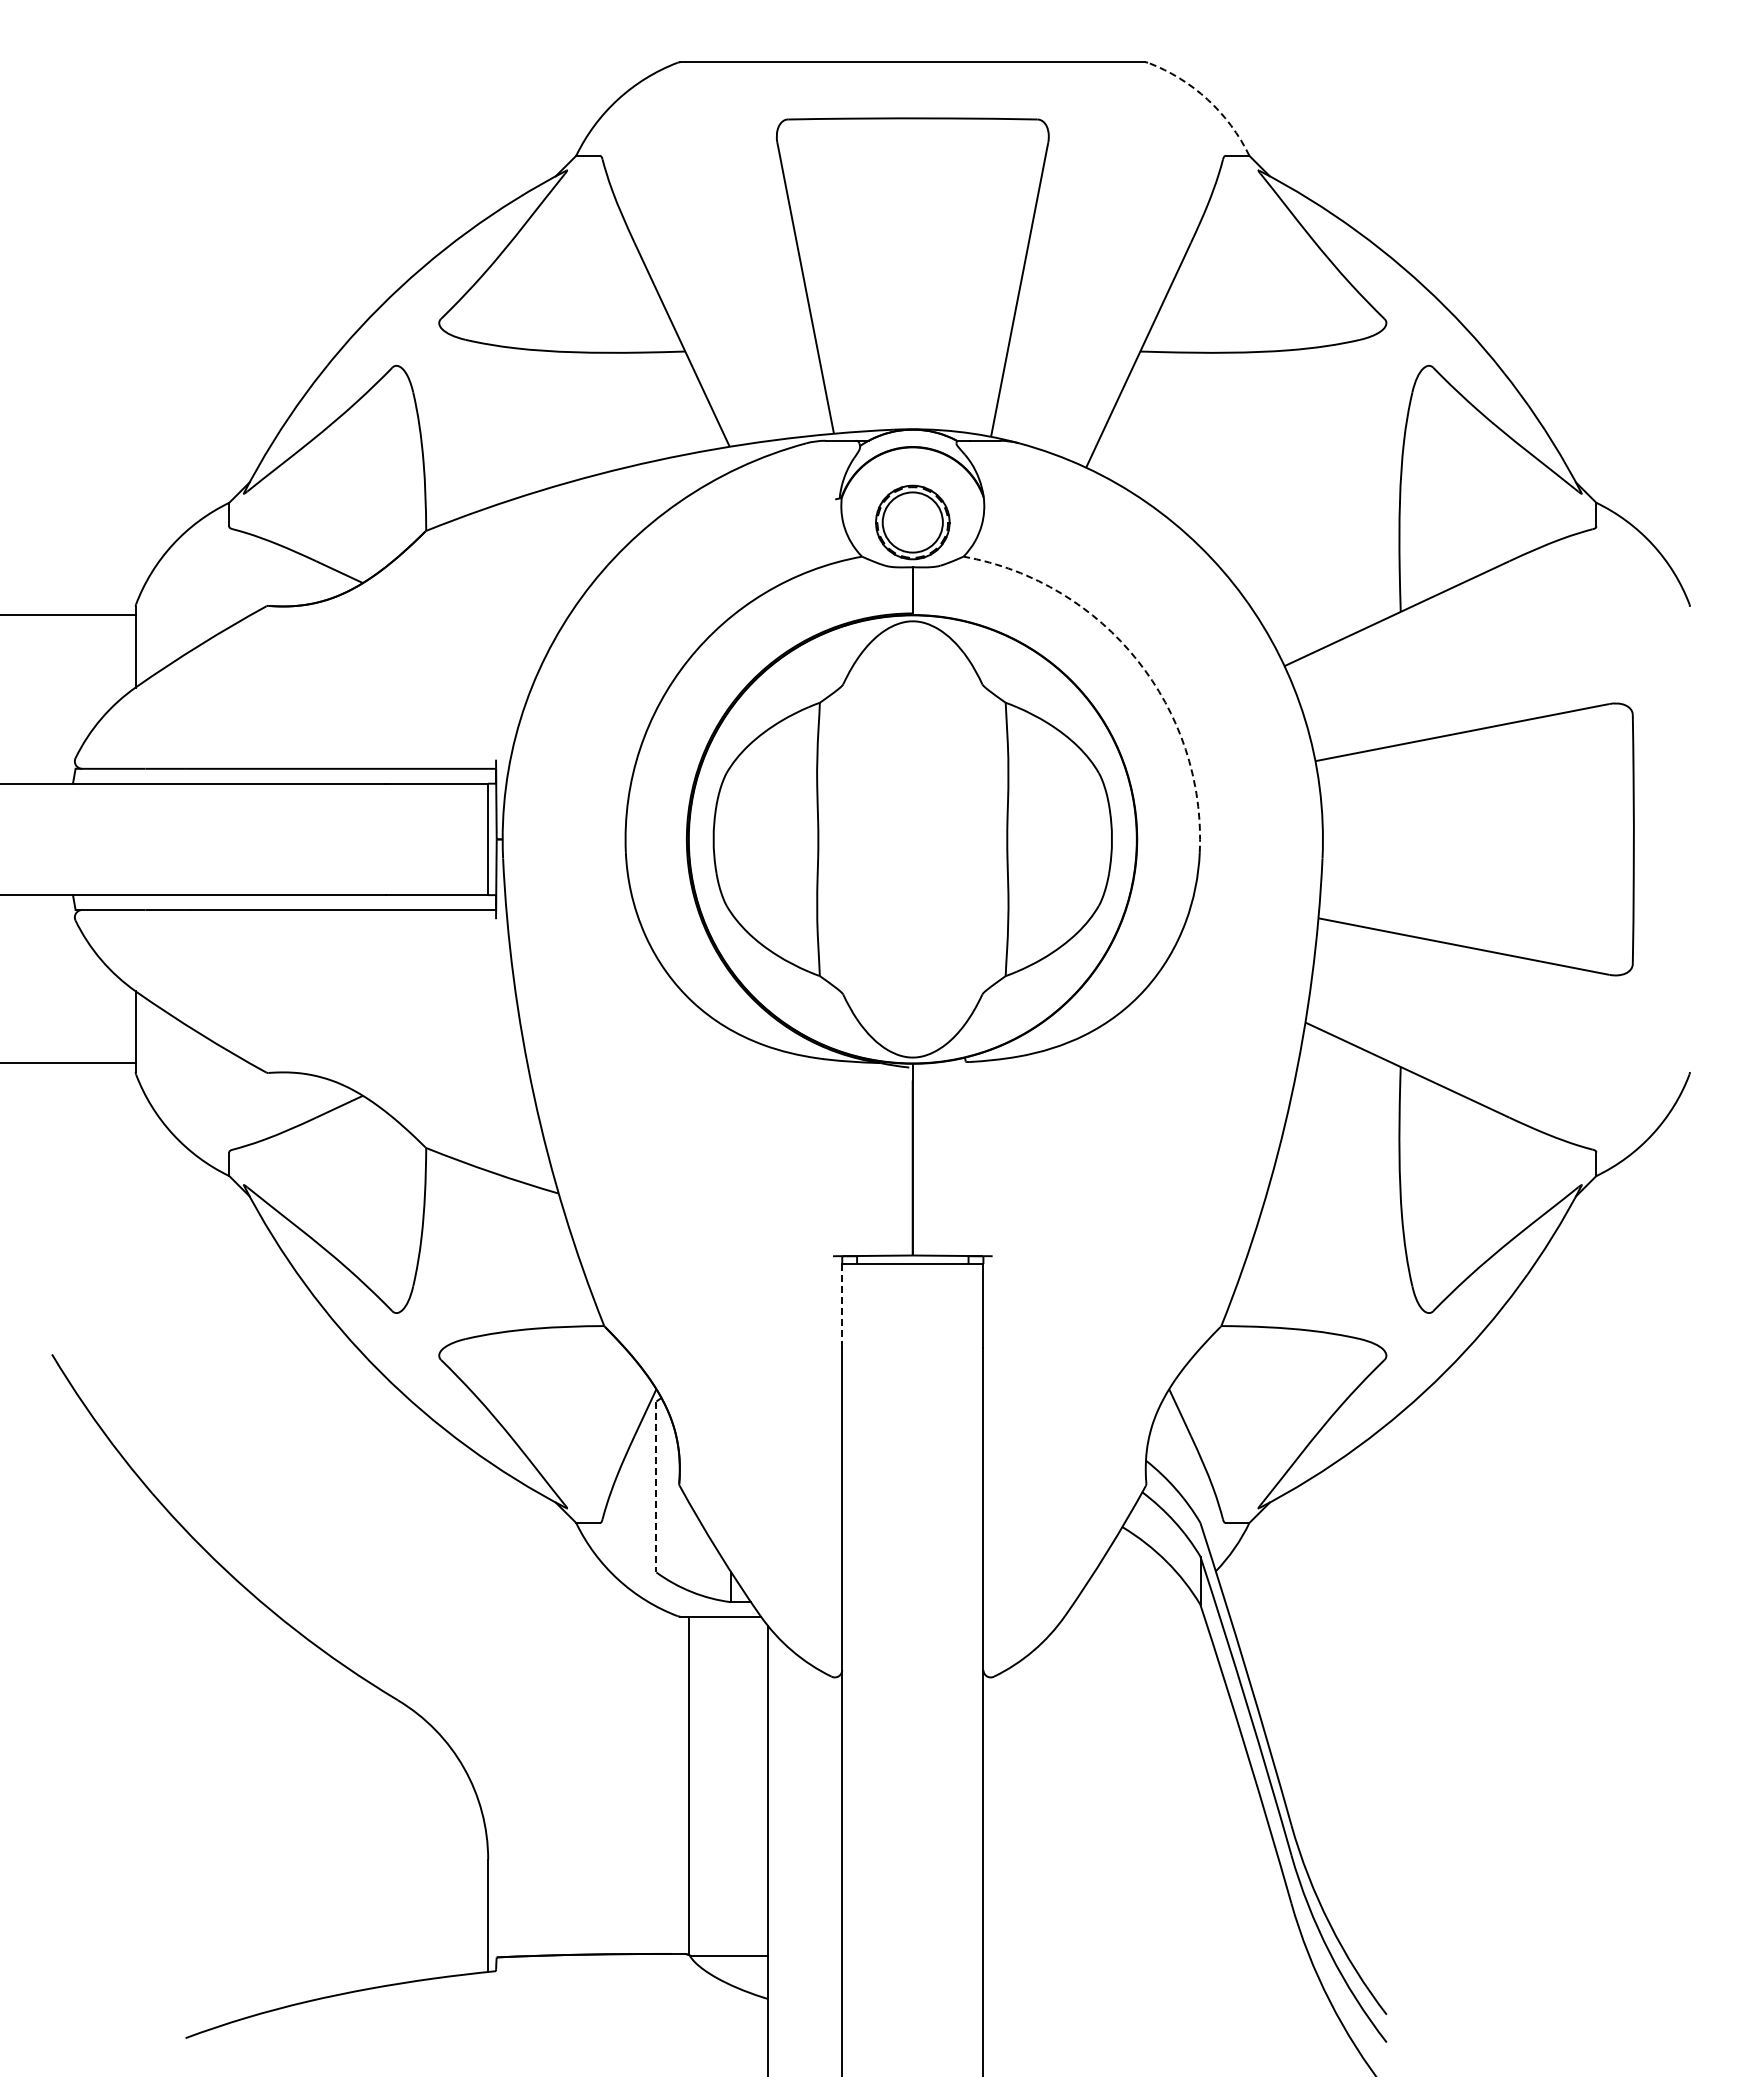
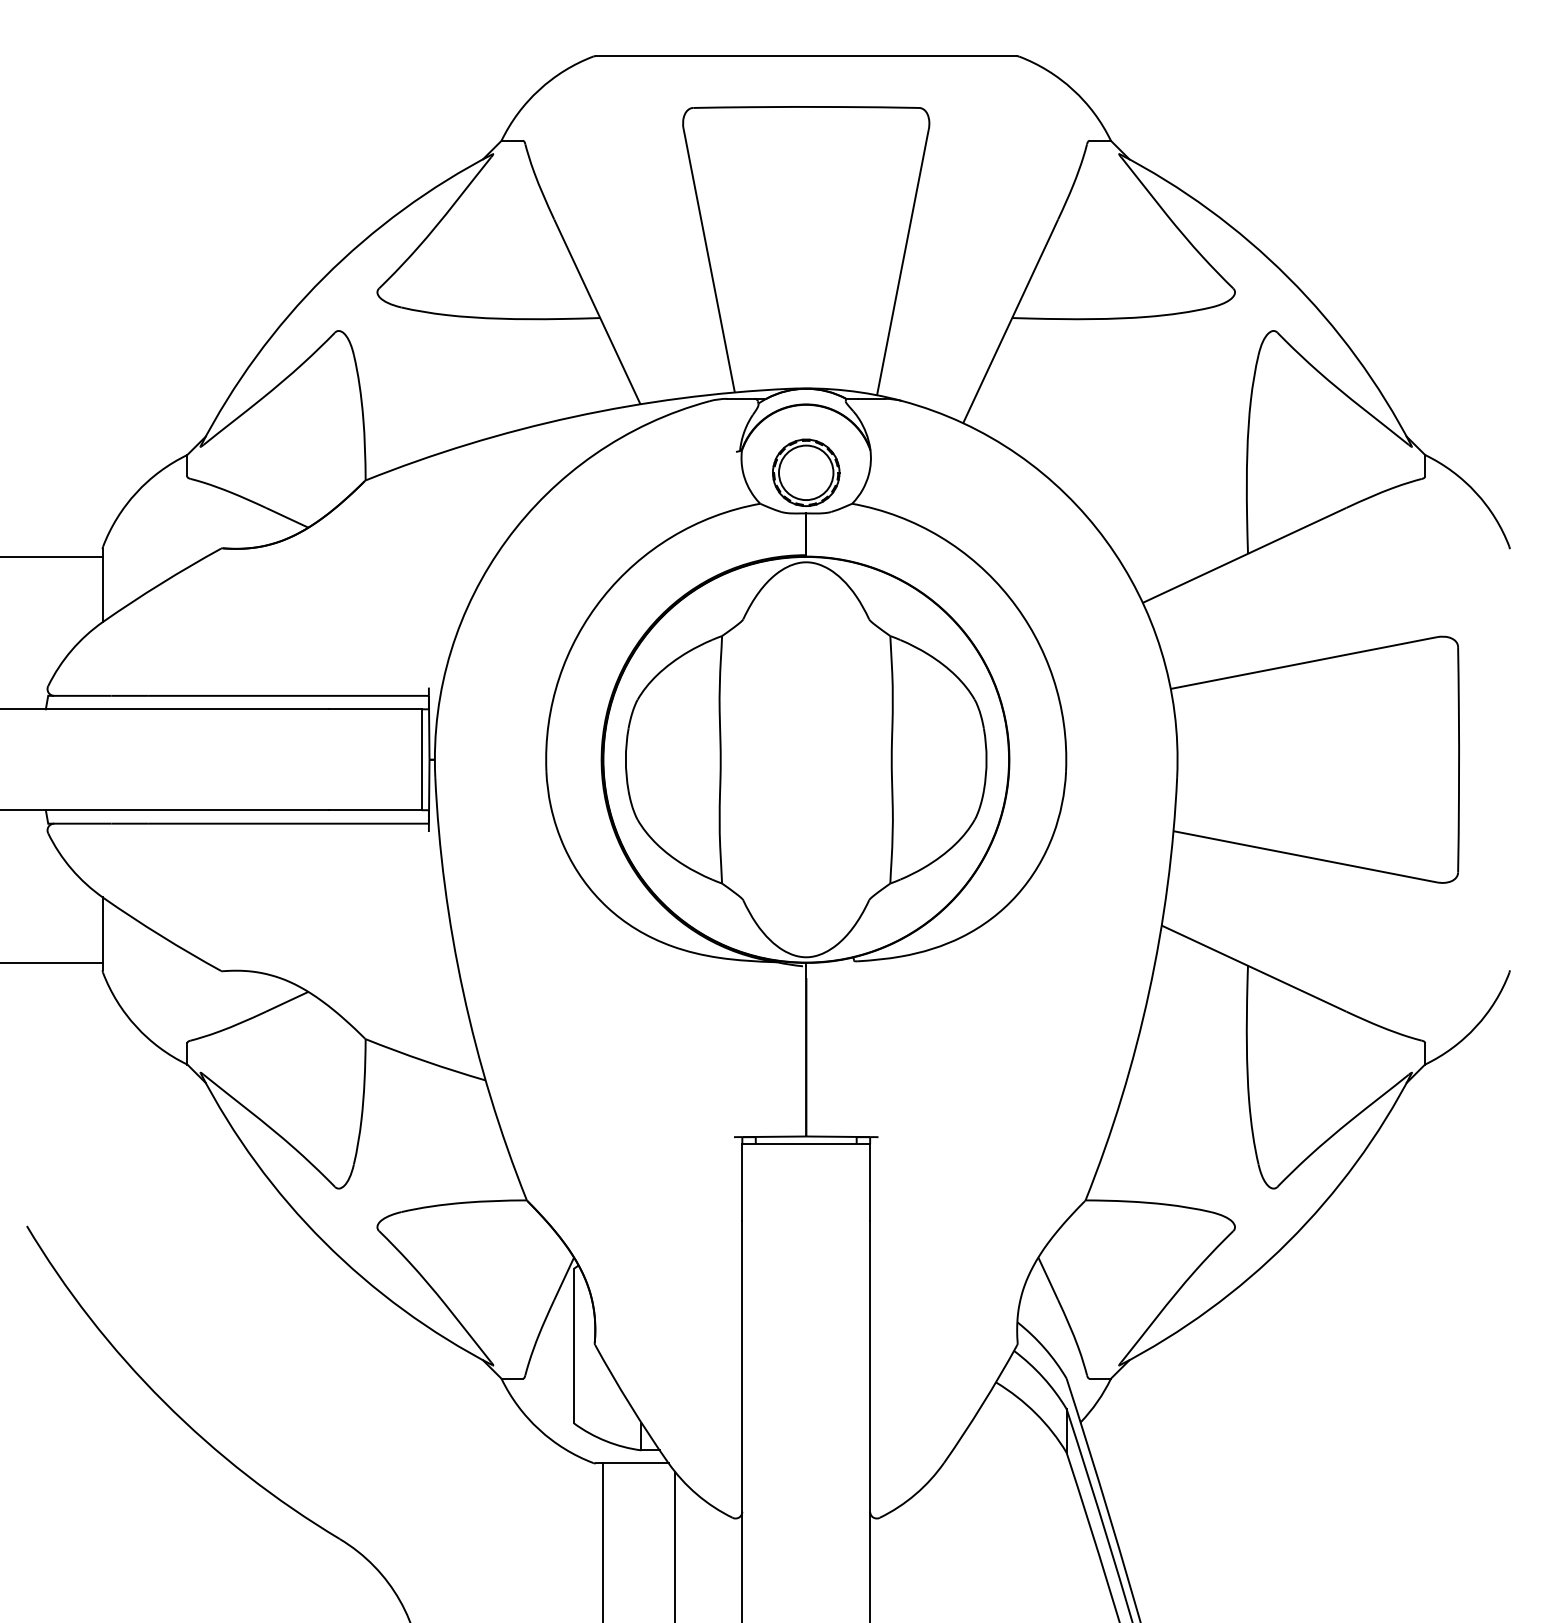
arc: (1207, 99) -> (1073, 89), dashed -> solid
arc: (1137, 660) -> (1009, 597), dashed -> solid
line: (842, 1305) -> (742, 1181), dashed -> solid
line: (656, 1487) -> (574, 1346), dashed -> solid

